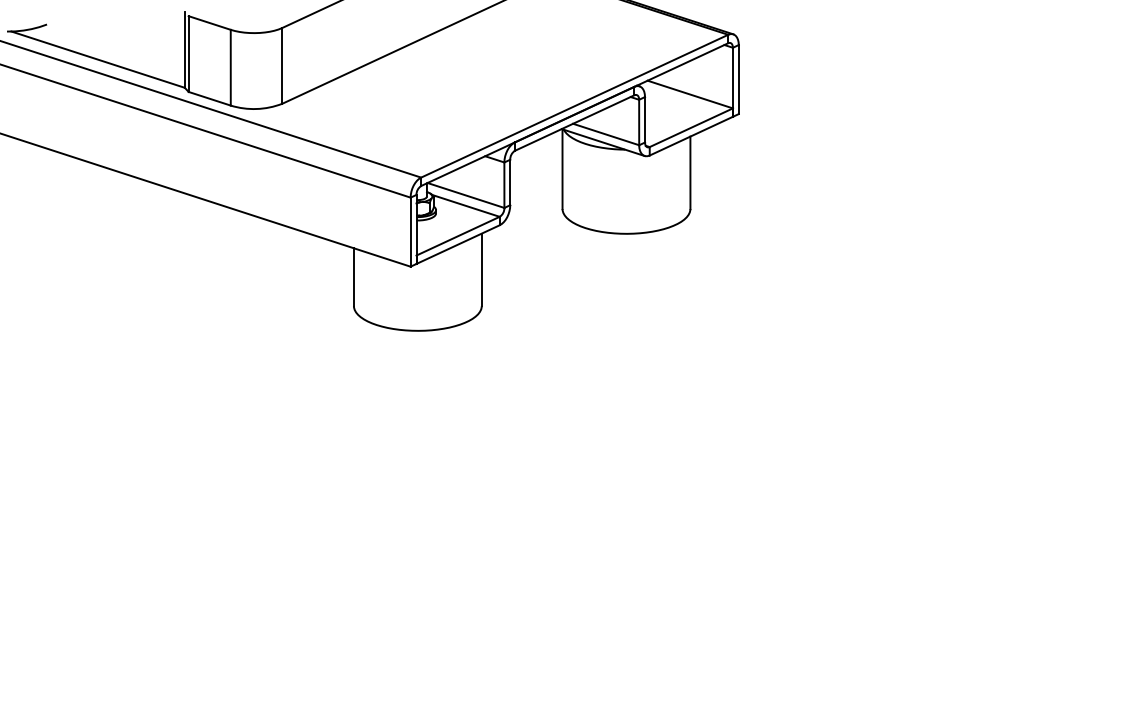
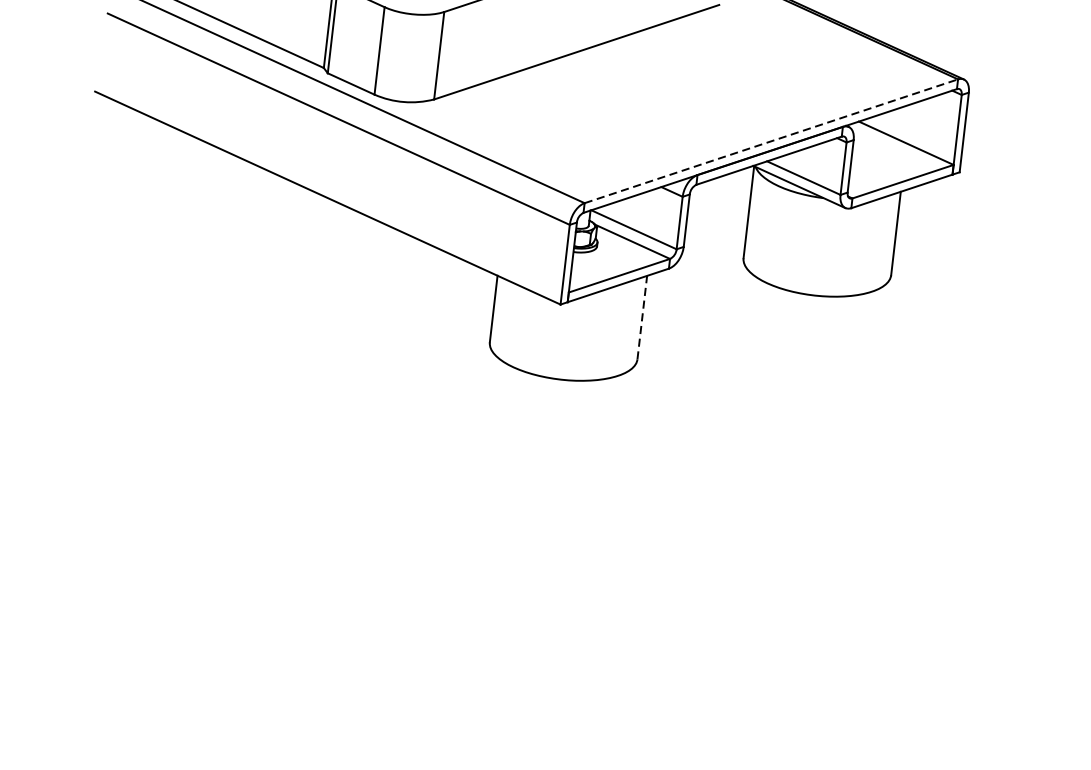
line: (575, 106) -> (772, 141), solid -> dashed
line: (481, 269) -> (641, 317), solid -> dashed

